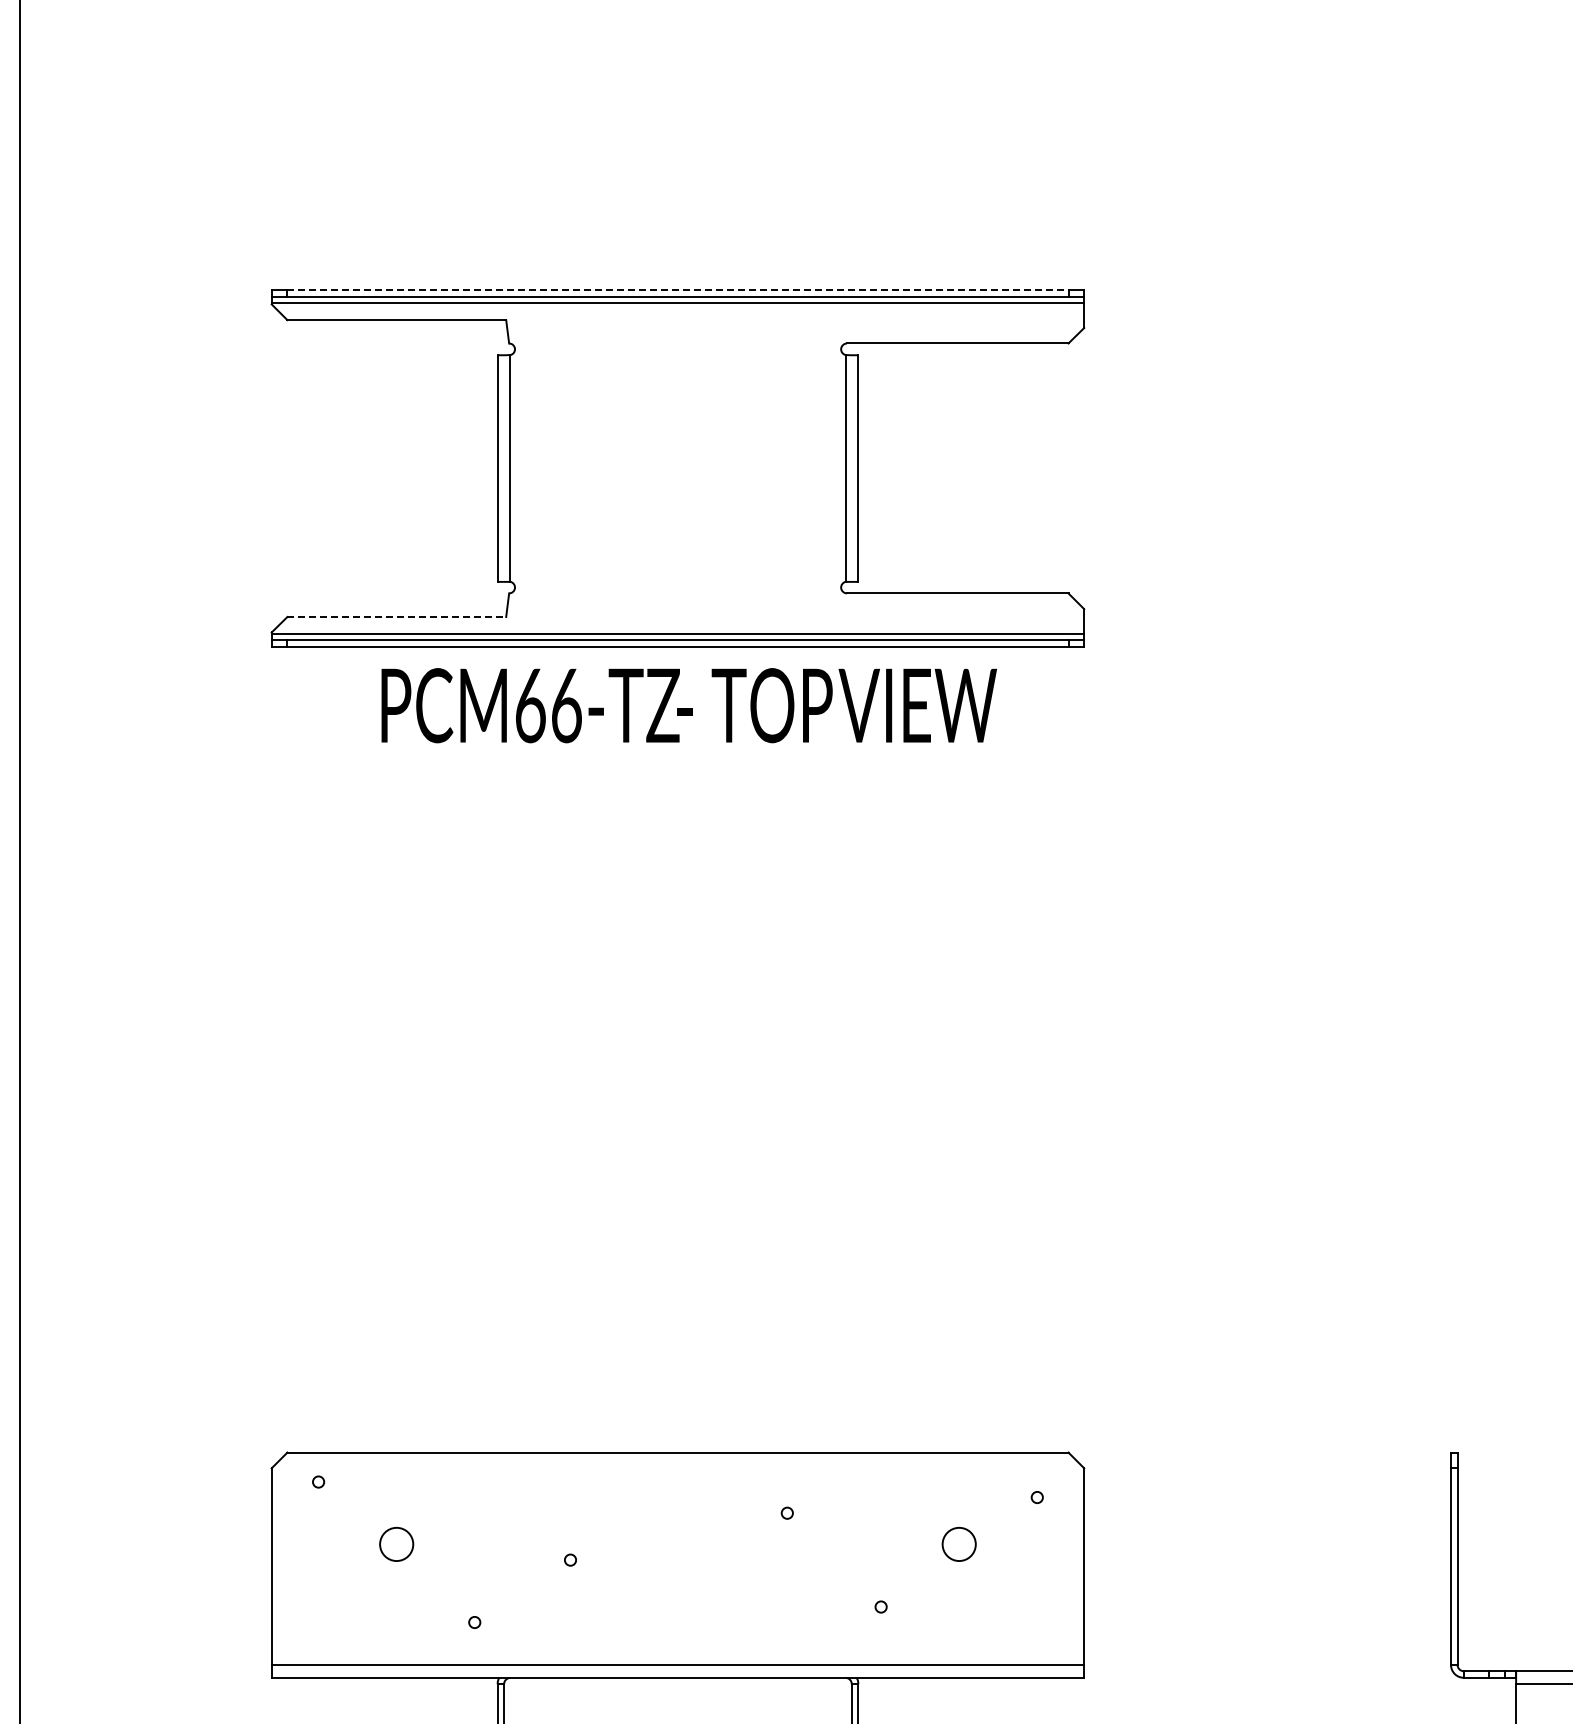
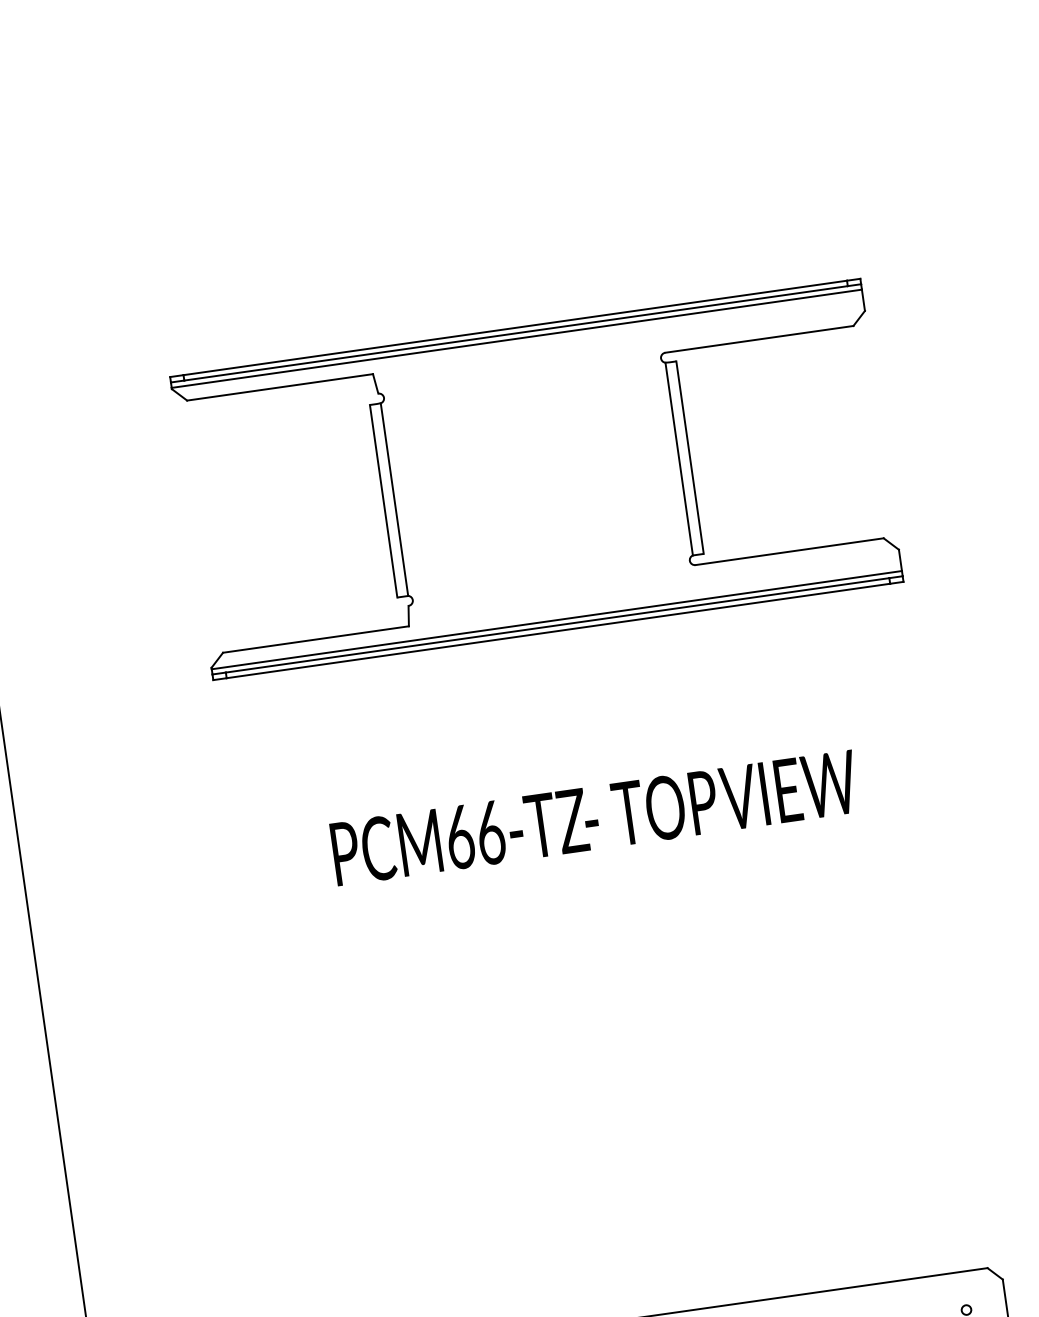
line: (677, 290) -> (514, 328), dashed -> solid
line: (397, 617) -> (316, 639), dashed -> solid
text: (688, 705) -> (594, 817), moved

